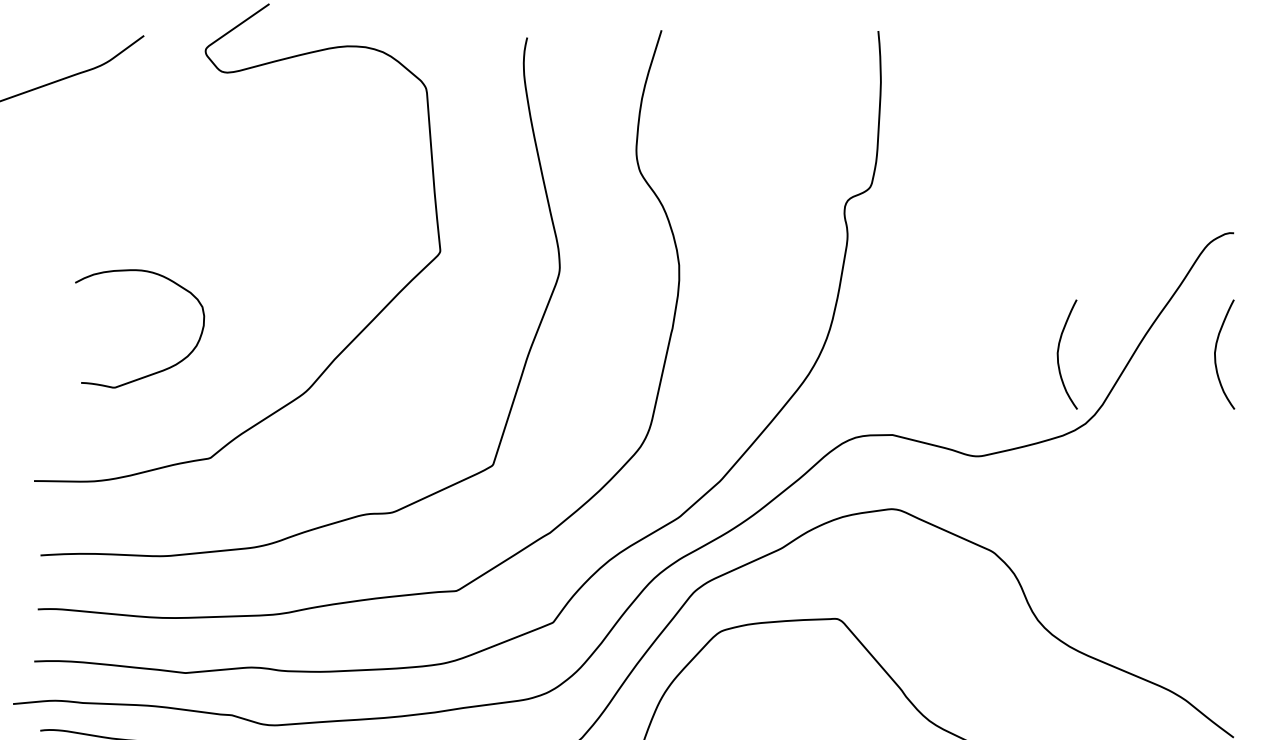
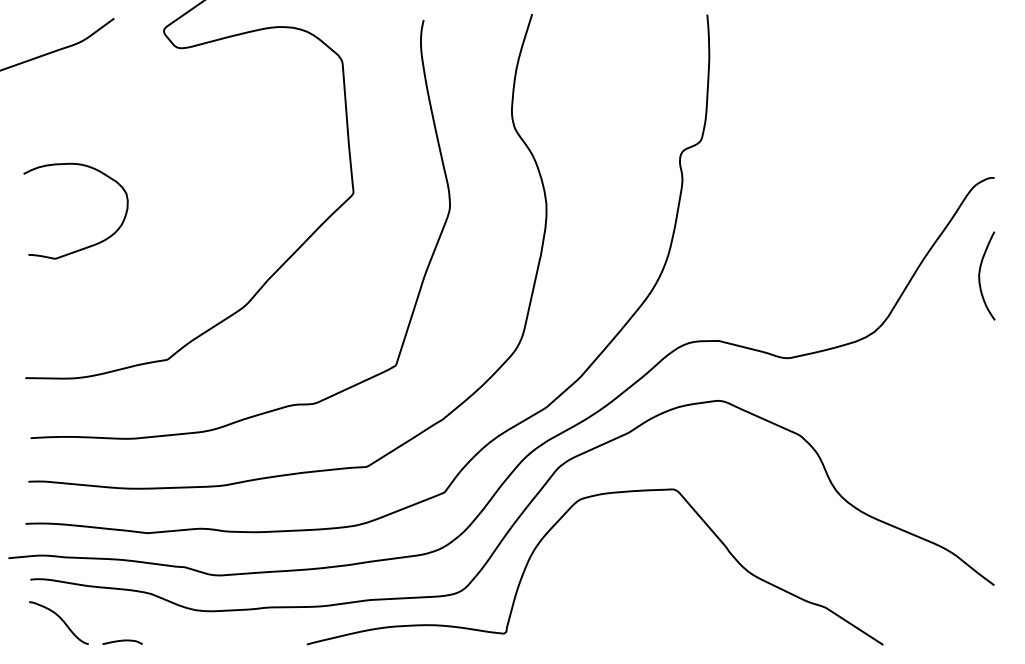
curve: (1059, 353) -> (853, 275), removed
curve: (153, 372) -> (86, 246), moved

